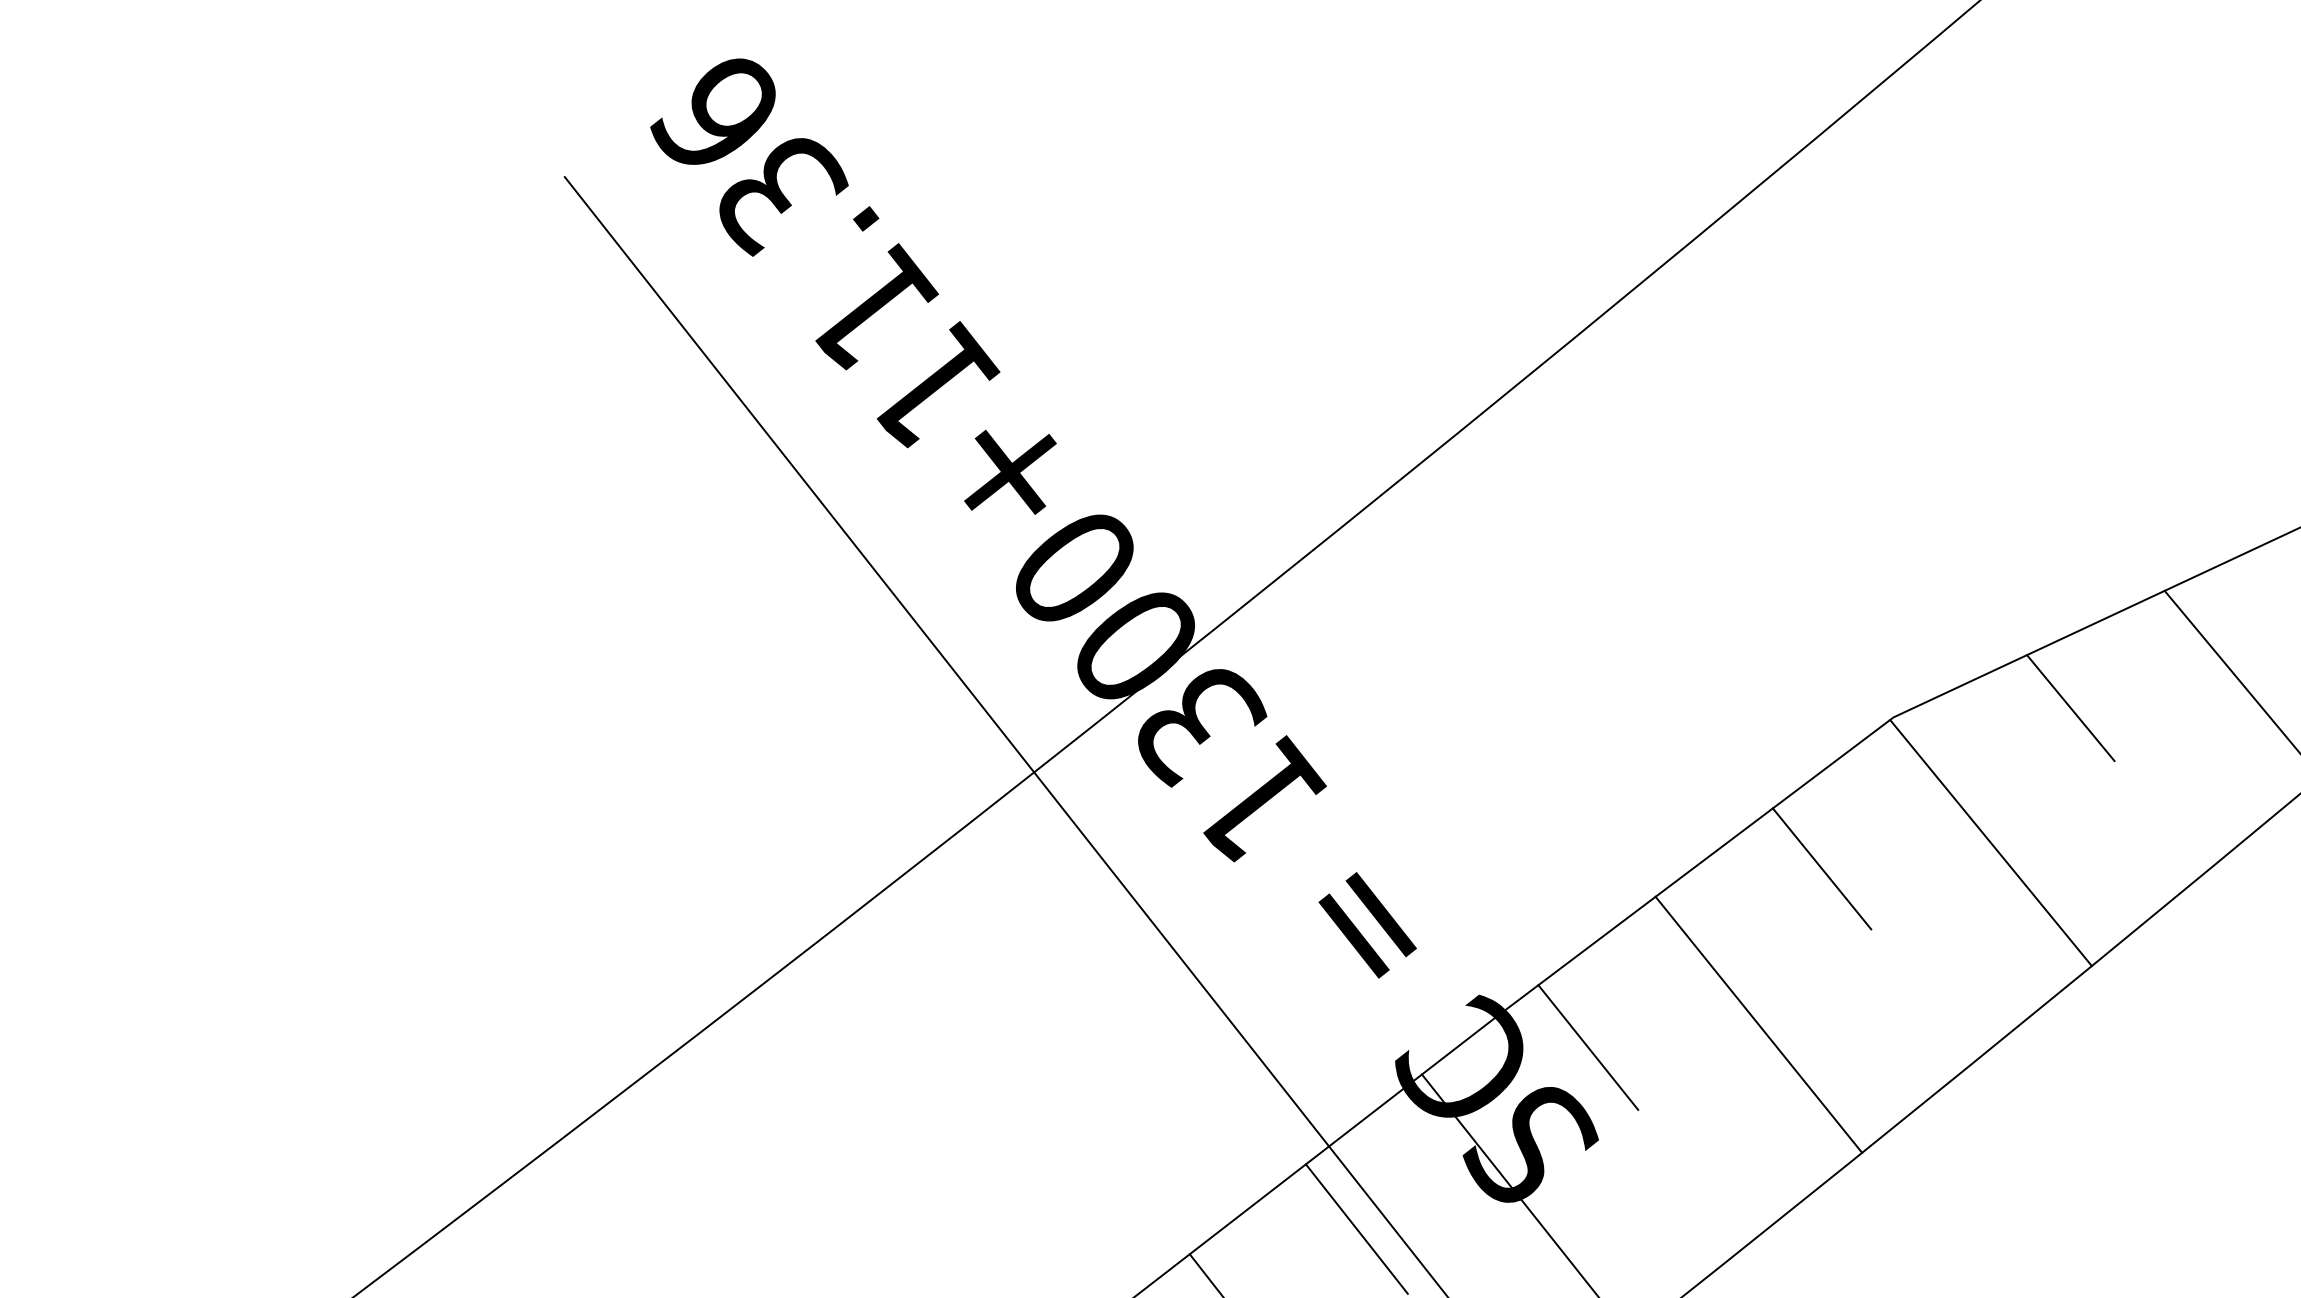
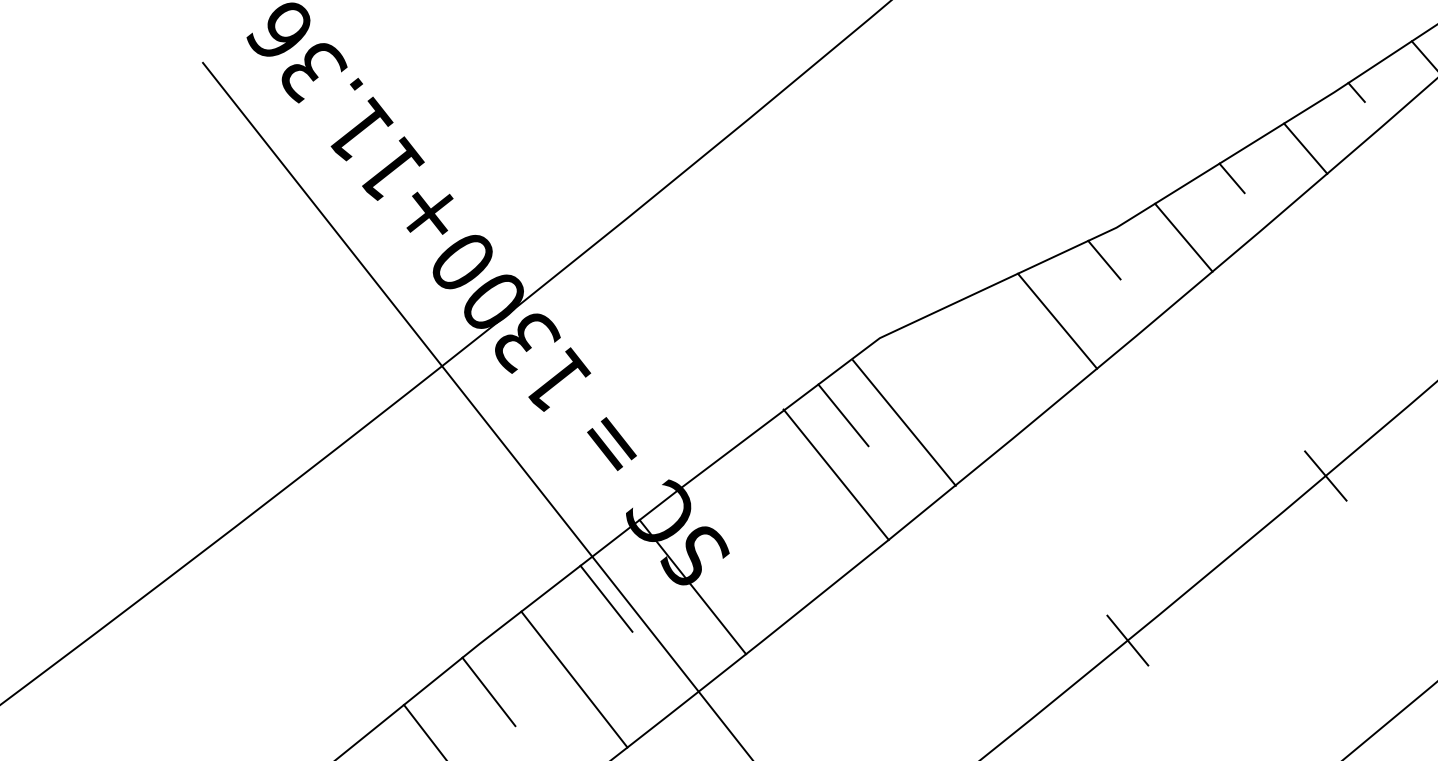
line: (2069, 708) -> (969, 333), removed
line: (1991, 841) -> (904, 422), moved
line: (1757, 1024) -> (835, 474), moved
line: (1586, 1047) -> (723, 506), removed

